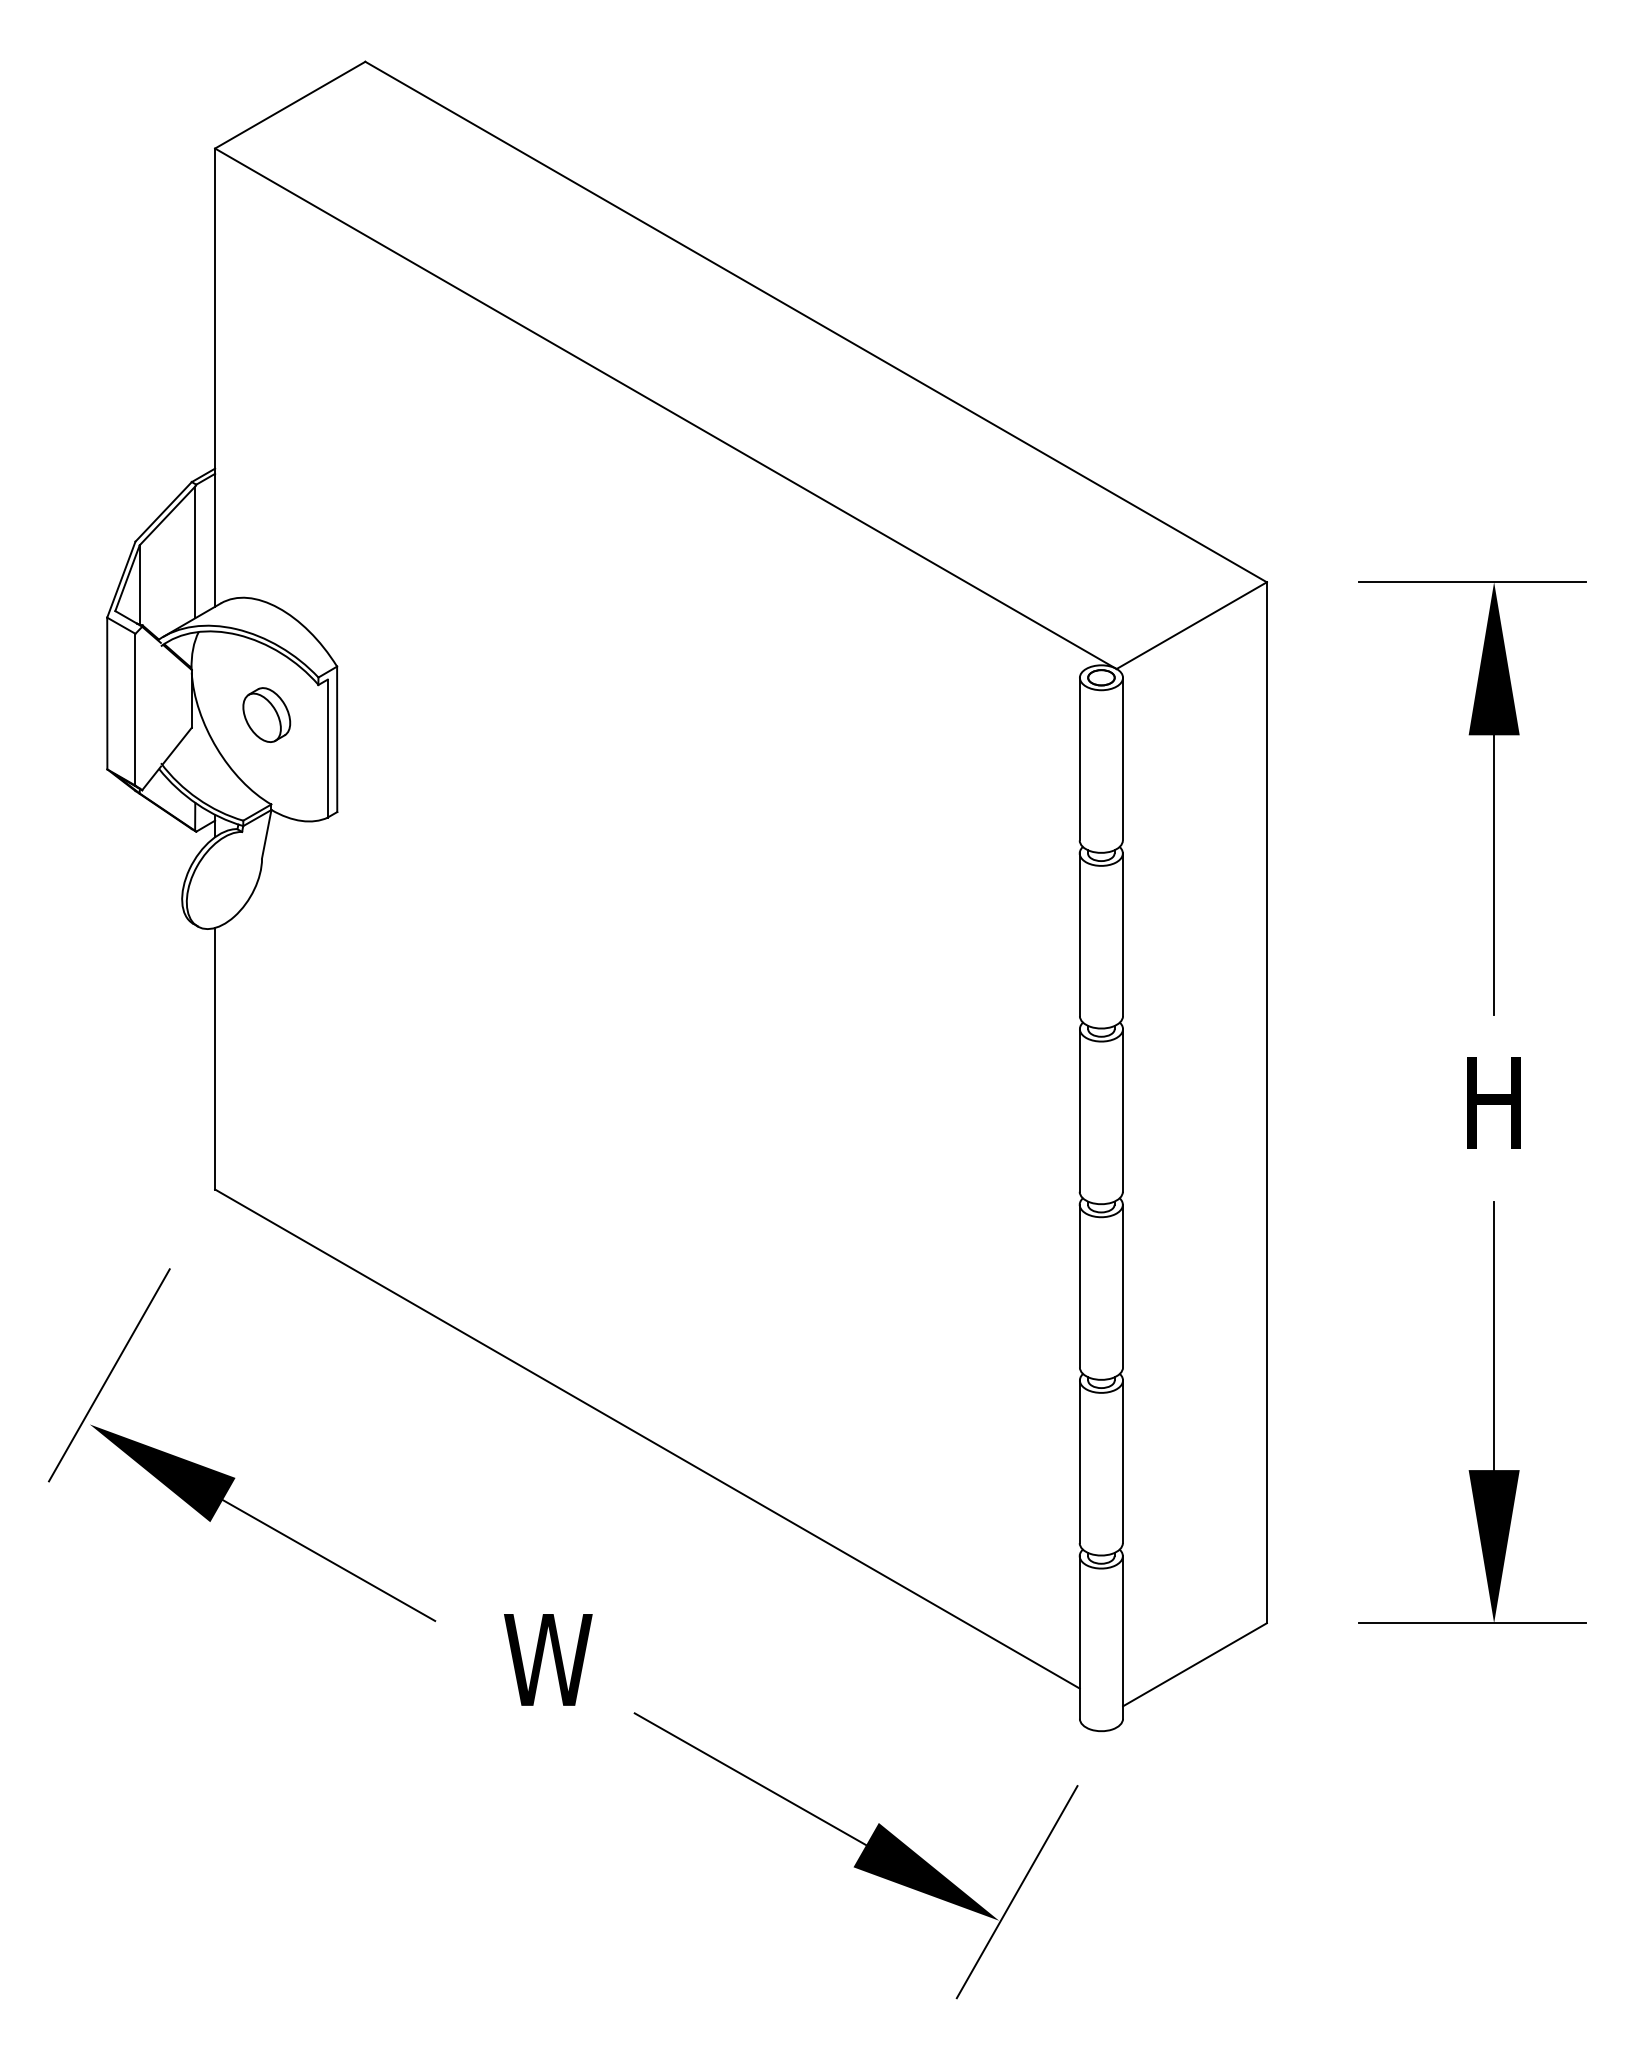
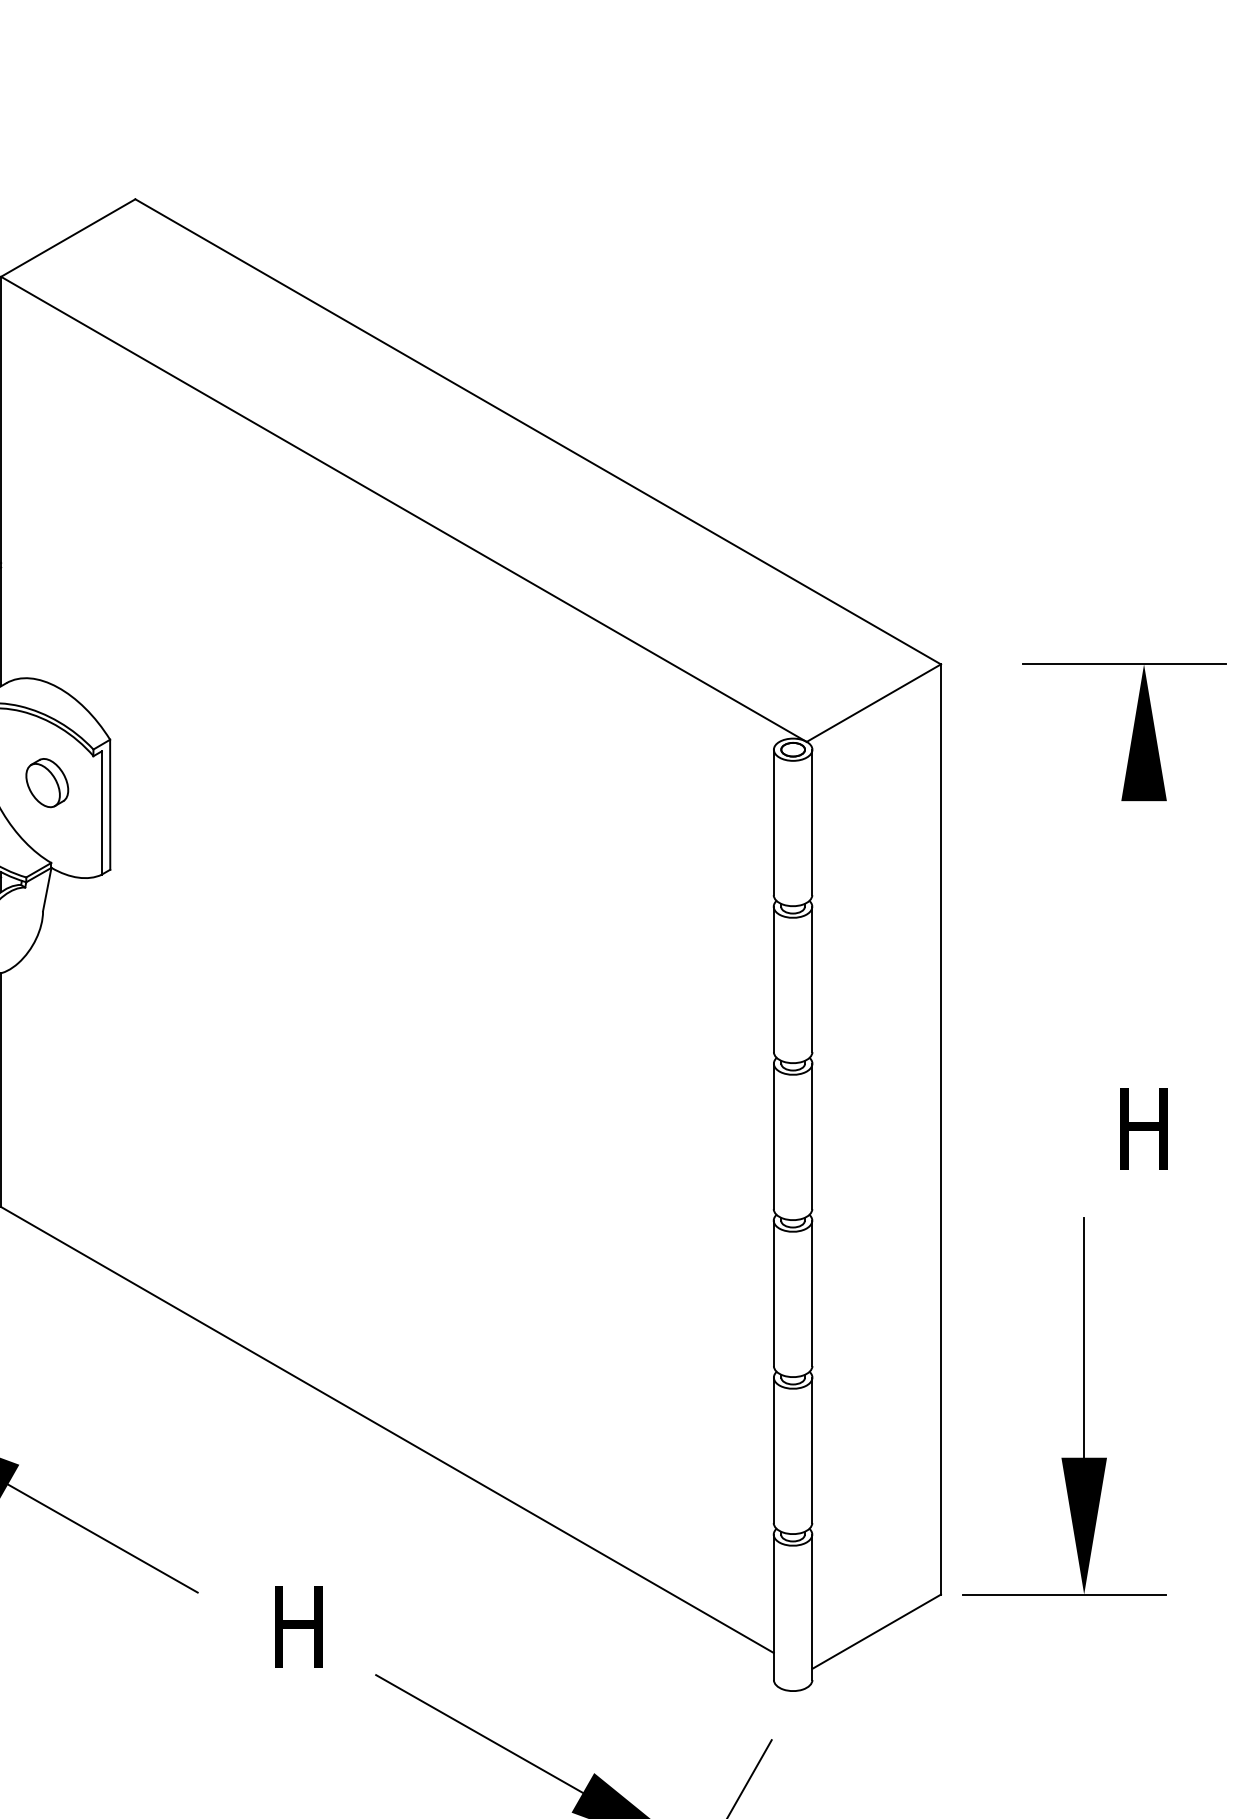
line: (1494, 875) -> (1144, 926), removed
part: (1493, 1412) -> (1083, 1406), moved
text: (548, 1659) -> (299, 1626), W -> H

